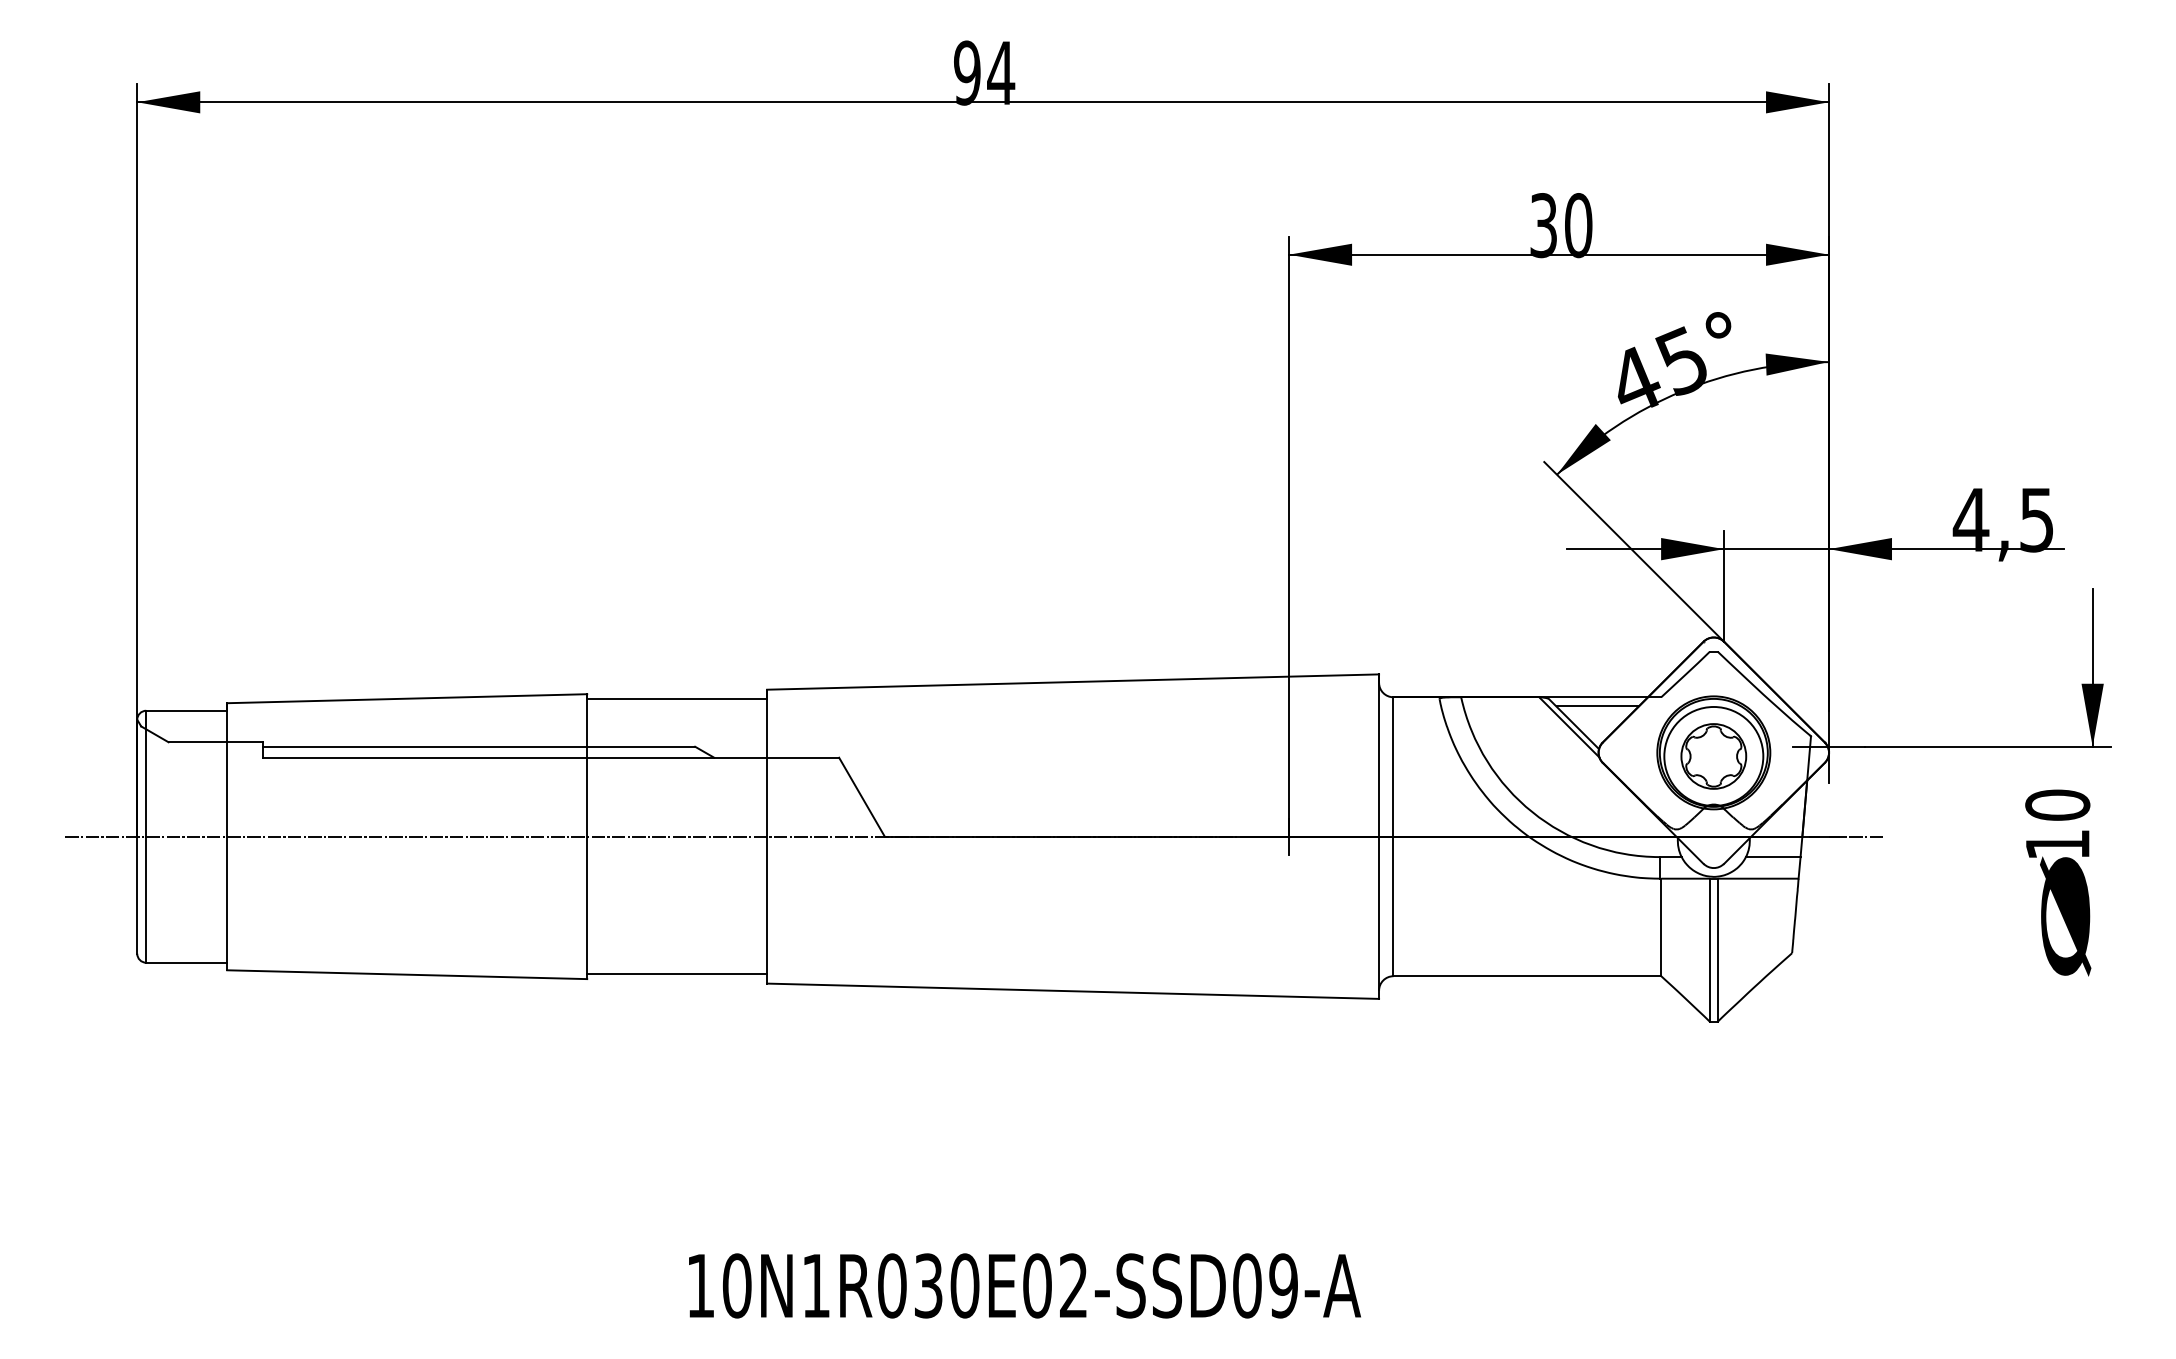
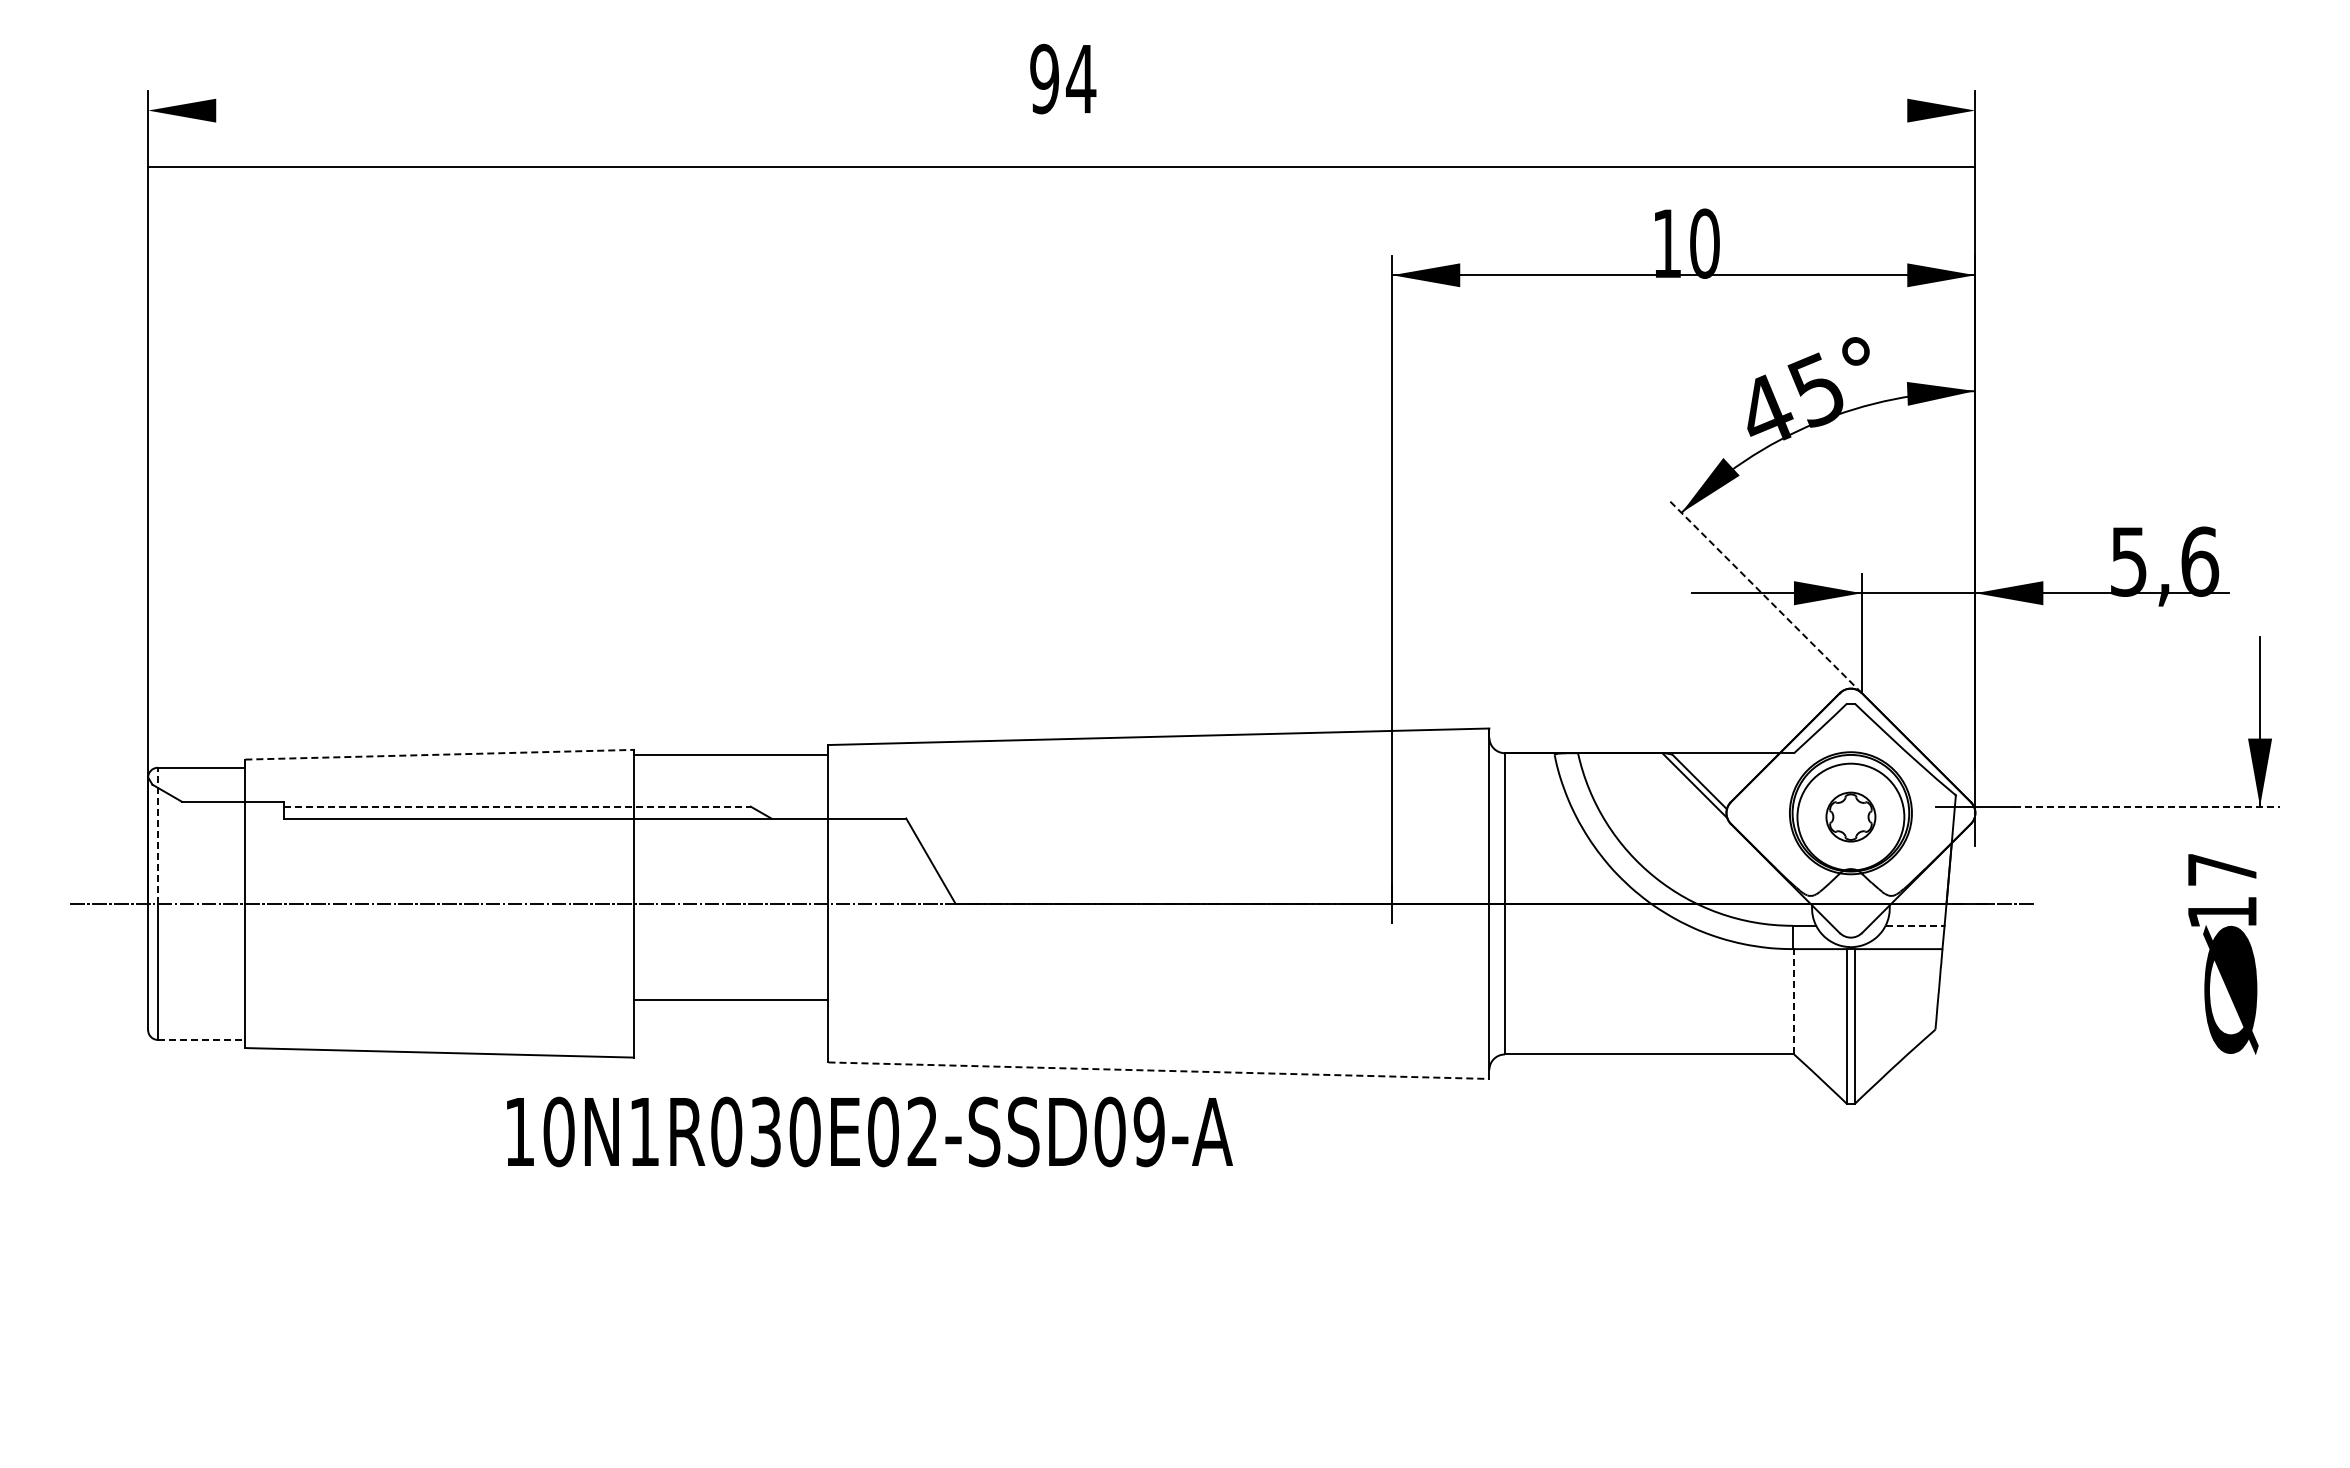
line: (982, 102) -> (1061, 166), moved
text: (1544, 225) -> (1667, 243), 30 -> 10
text: (2004, 519) -> (2164, 561), 4,5 -> 5,6
line: (1633, 551) -> (1764, 595), solid -> dashed
line: (407, 698) -> (440, 754), solid -> dashed
line: (1597, 706) -> (1725, 763), removed
line: (479, 746) -> (517, 806), solid -> dashed
line: (1987, 746) -> (2146, 806), solid -> dashed
part: (1713, 755) -> (1850, 816), size x0.7
line: (145, 773) -> (157, 835), solid -> dashed
text: (2057, 804) -> (2222, 869), 10 -> 17
line: (1773, 856) -> (1915, 925), solid -> dashed
line: (1661, 927) -> (1794, 1001), solid -> dashed
line: (186, 962) -> (201, 1039), solid -> dashed
line: (677, 974) -> (731, 999), moved
line: (1072, 991) -> (1158, 1070), solid -> dashed
text: (1024, 1285) -> (869, 1131), moved

